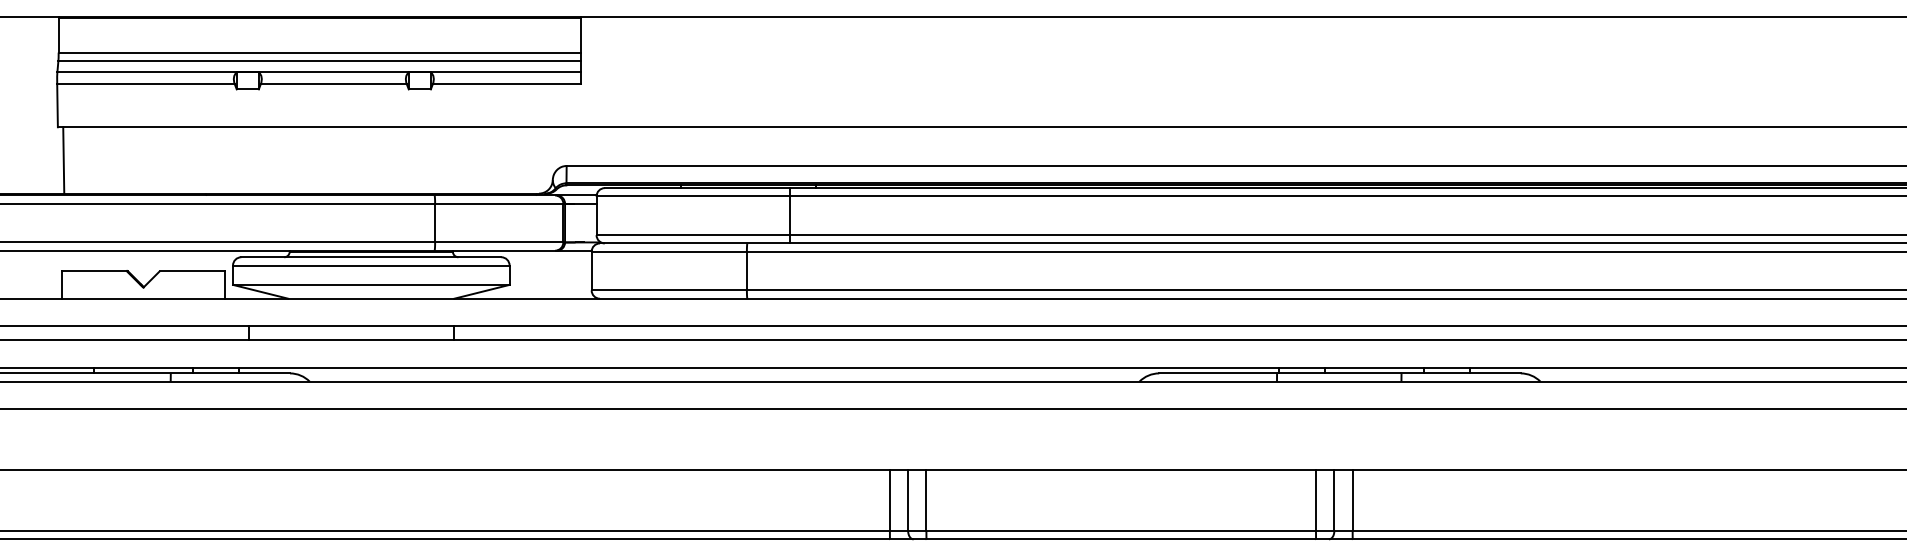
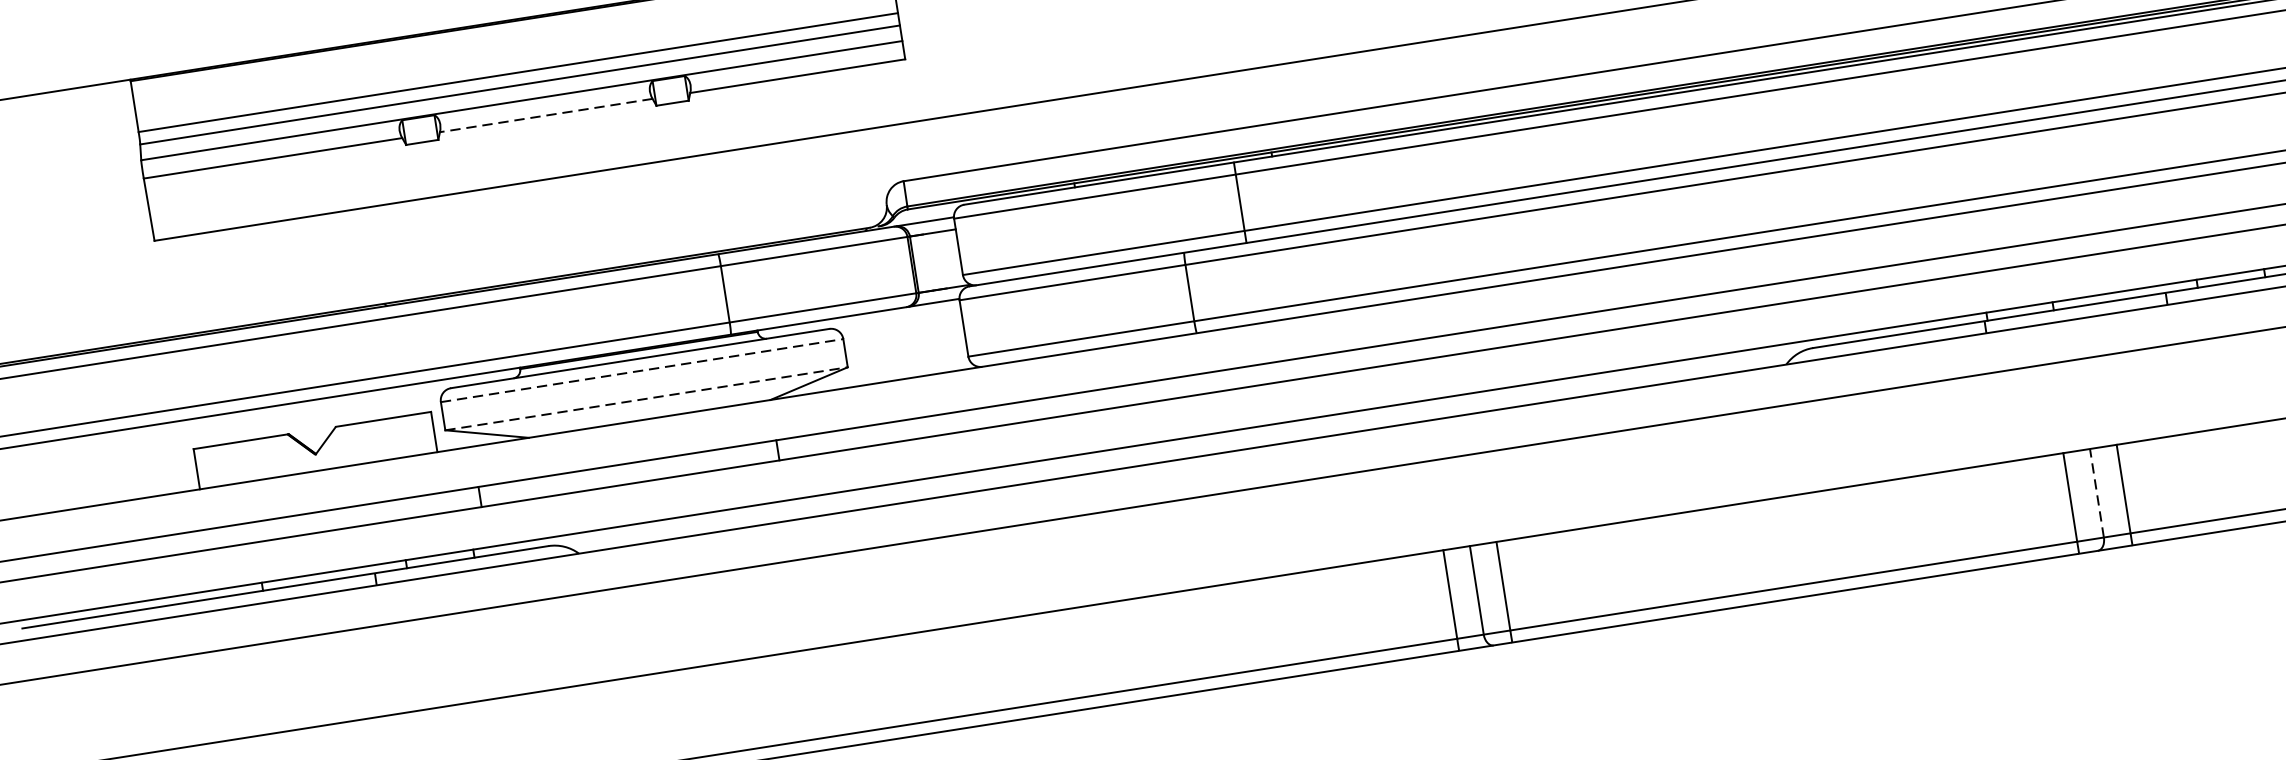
line: (333, 84) -> (545, 115), solid -> dashed
line: (63, 160) -> (170, 287), removed
line: (371, 265) -> (642, 370), solid -> dashed
line: (371, 284) -> (646, 398), solid -> dashed
line: (1334, 500) -> (2097, 493), solid -> dashed

